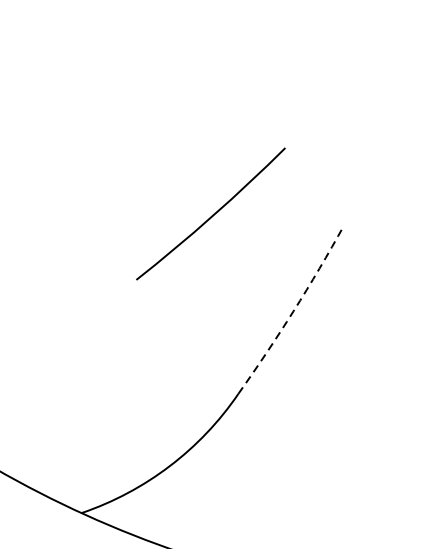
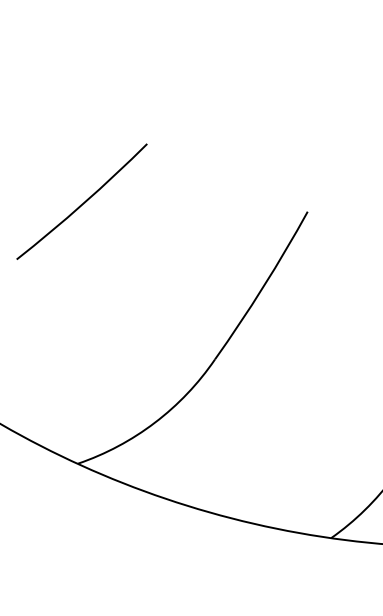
arc: (212, 214) -> (83, 202), moved
arc: (293, 310) -> (263, 286), dashed -> solid

